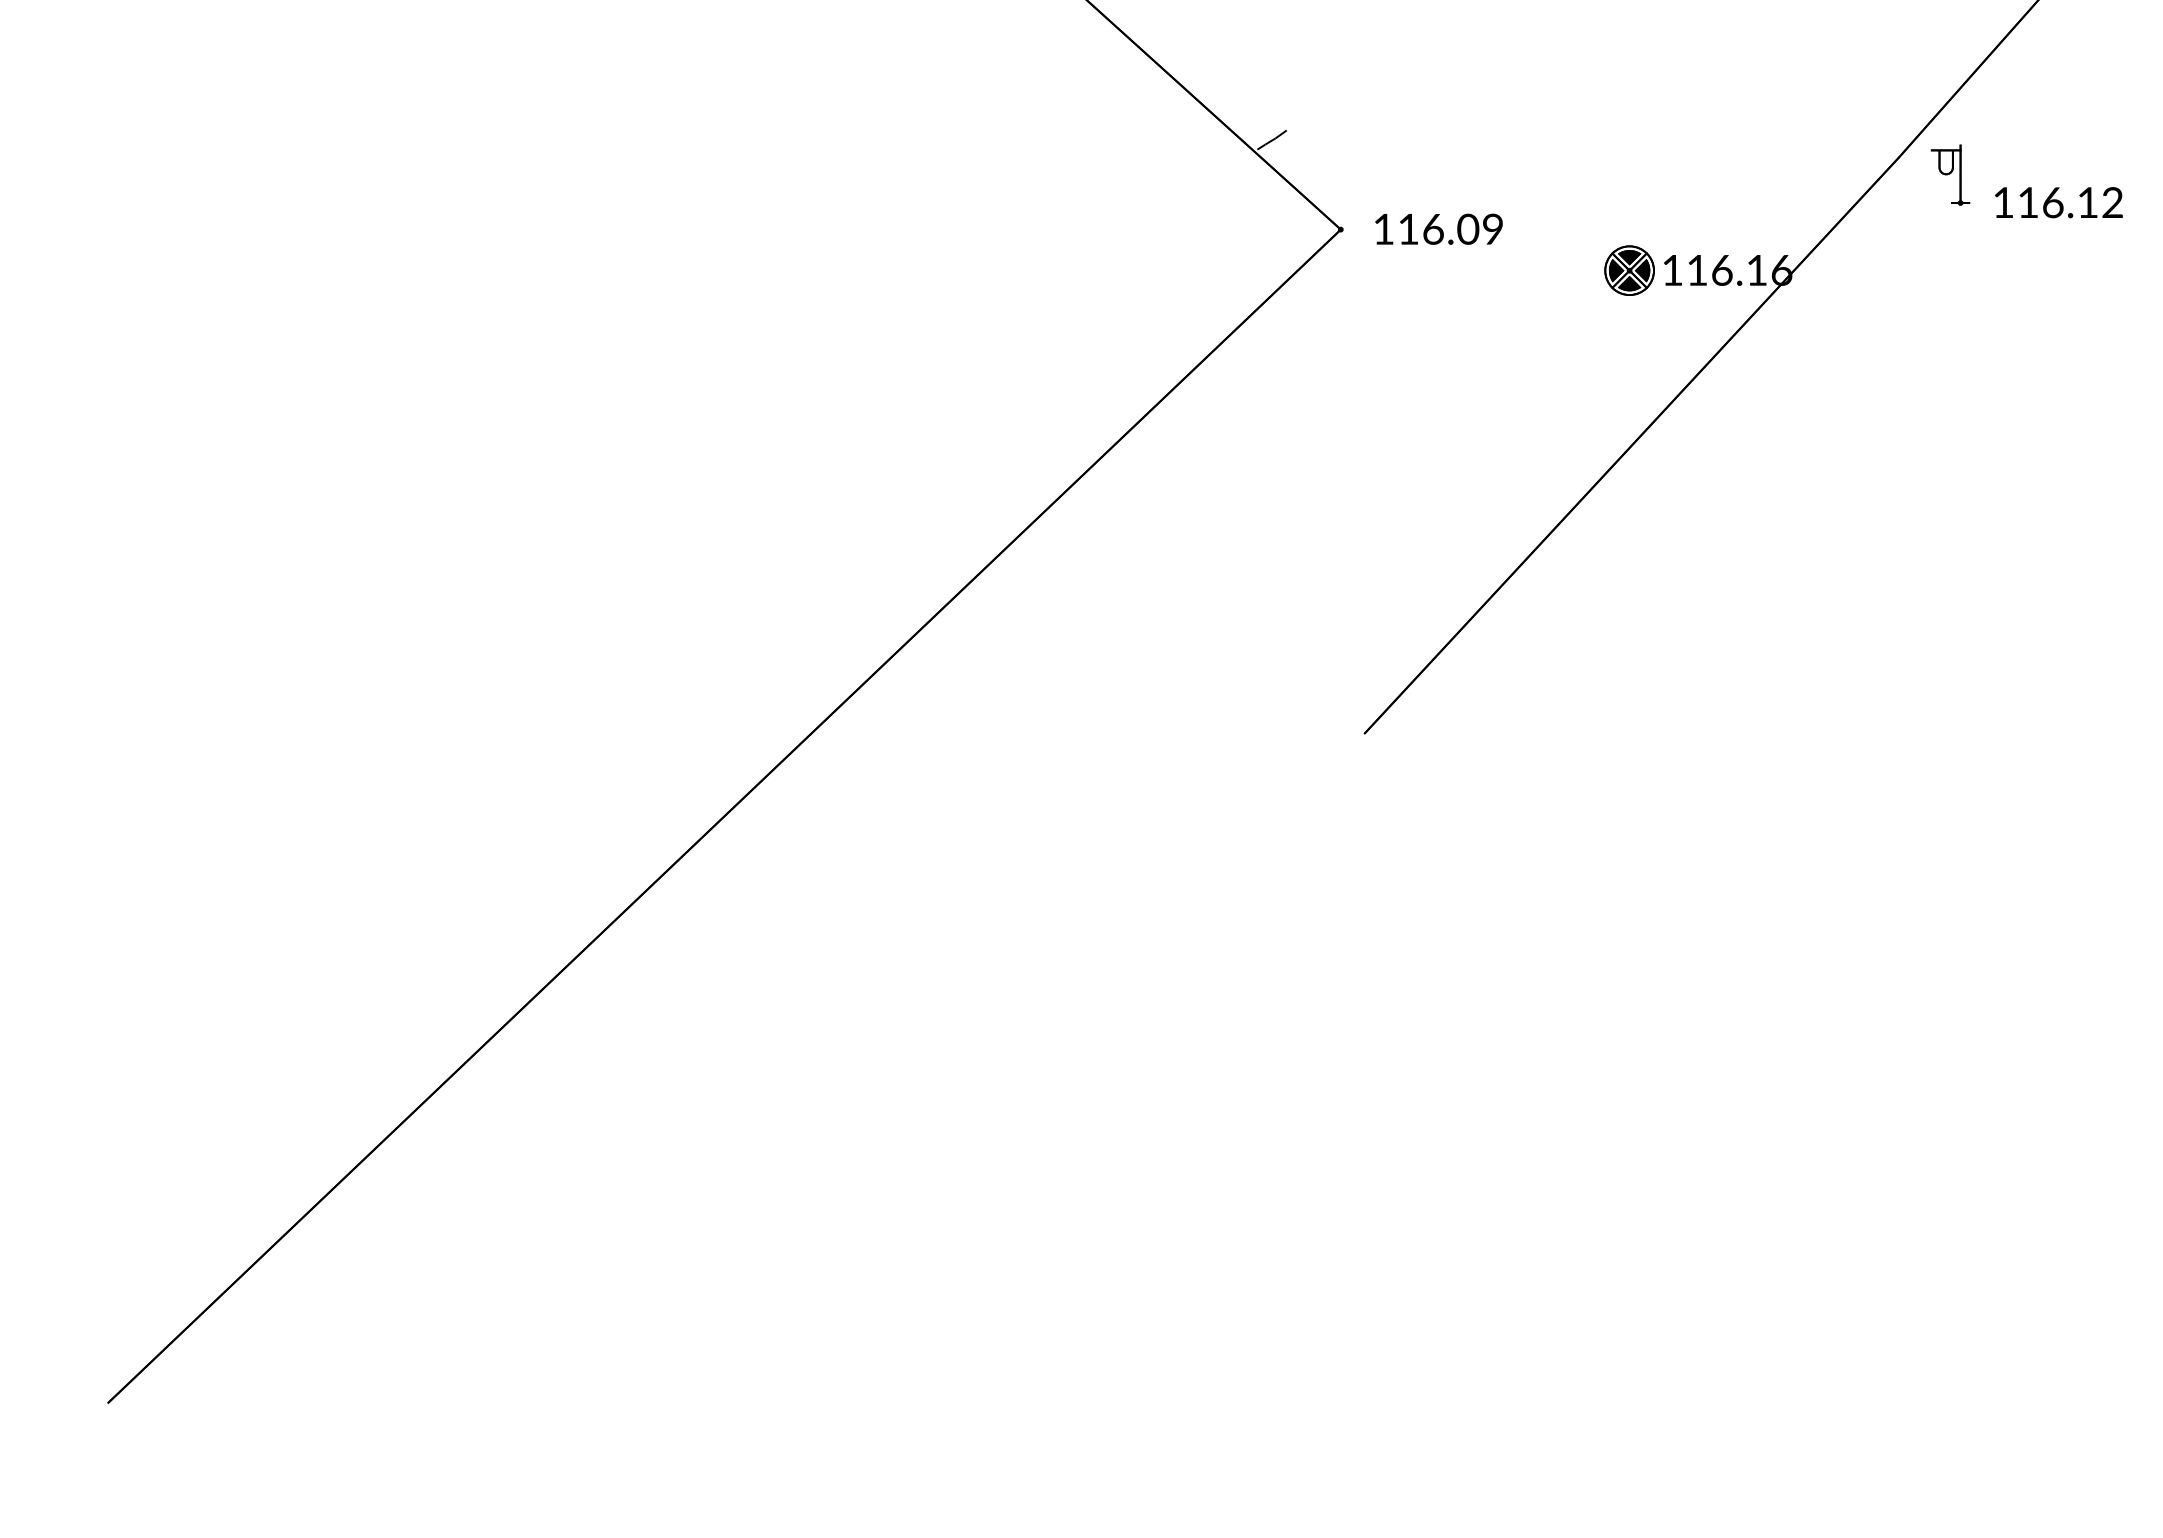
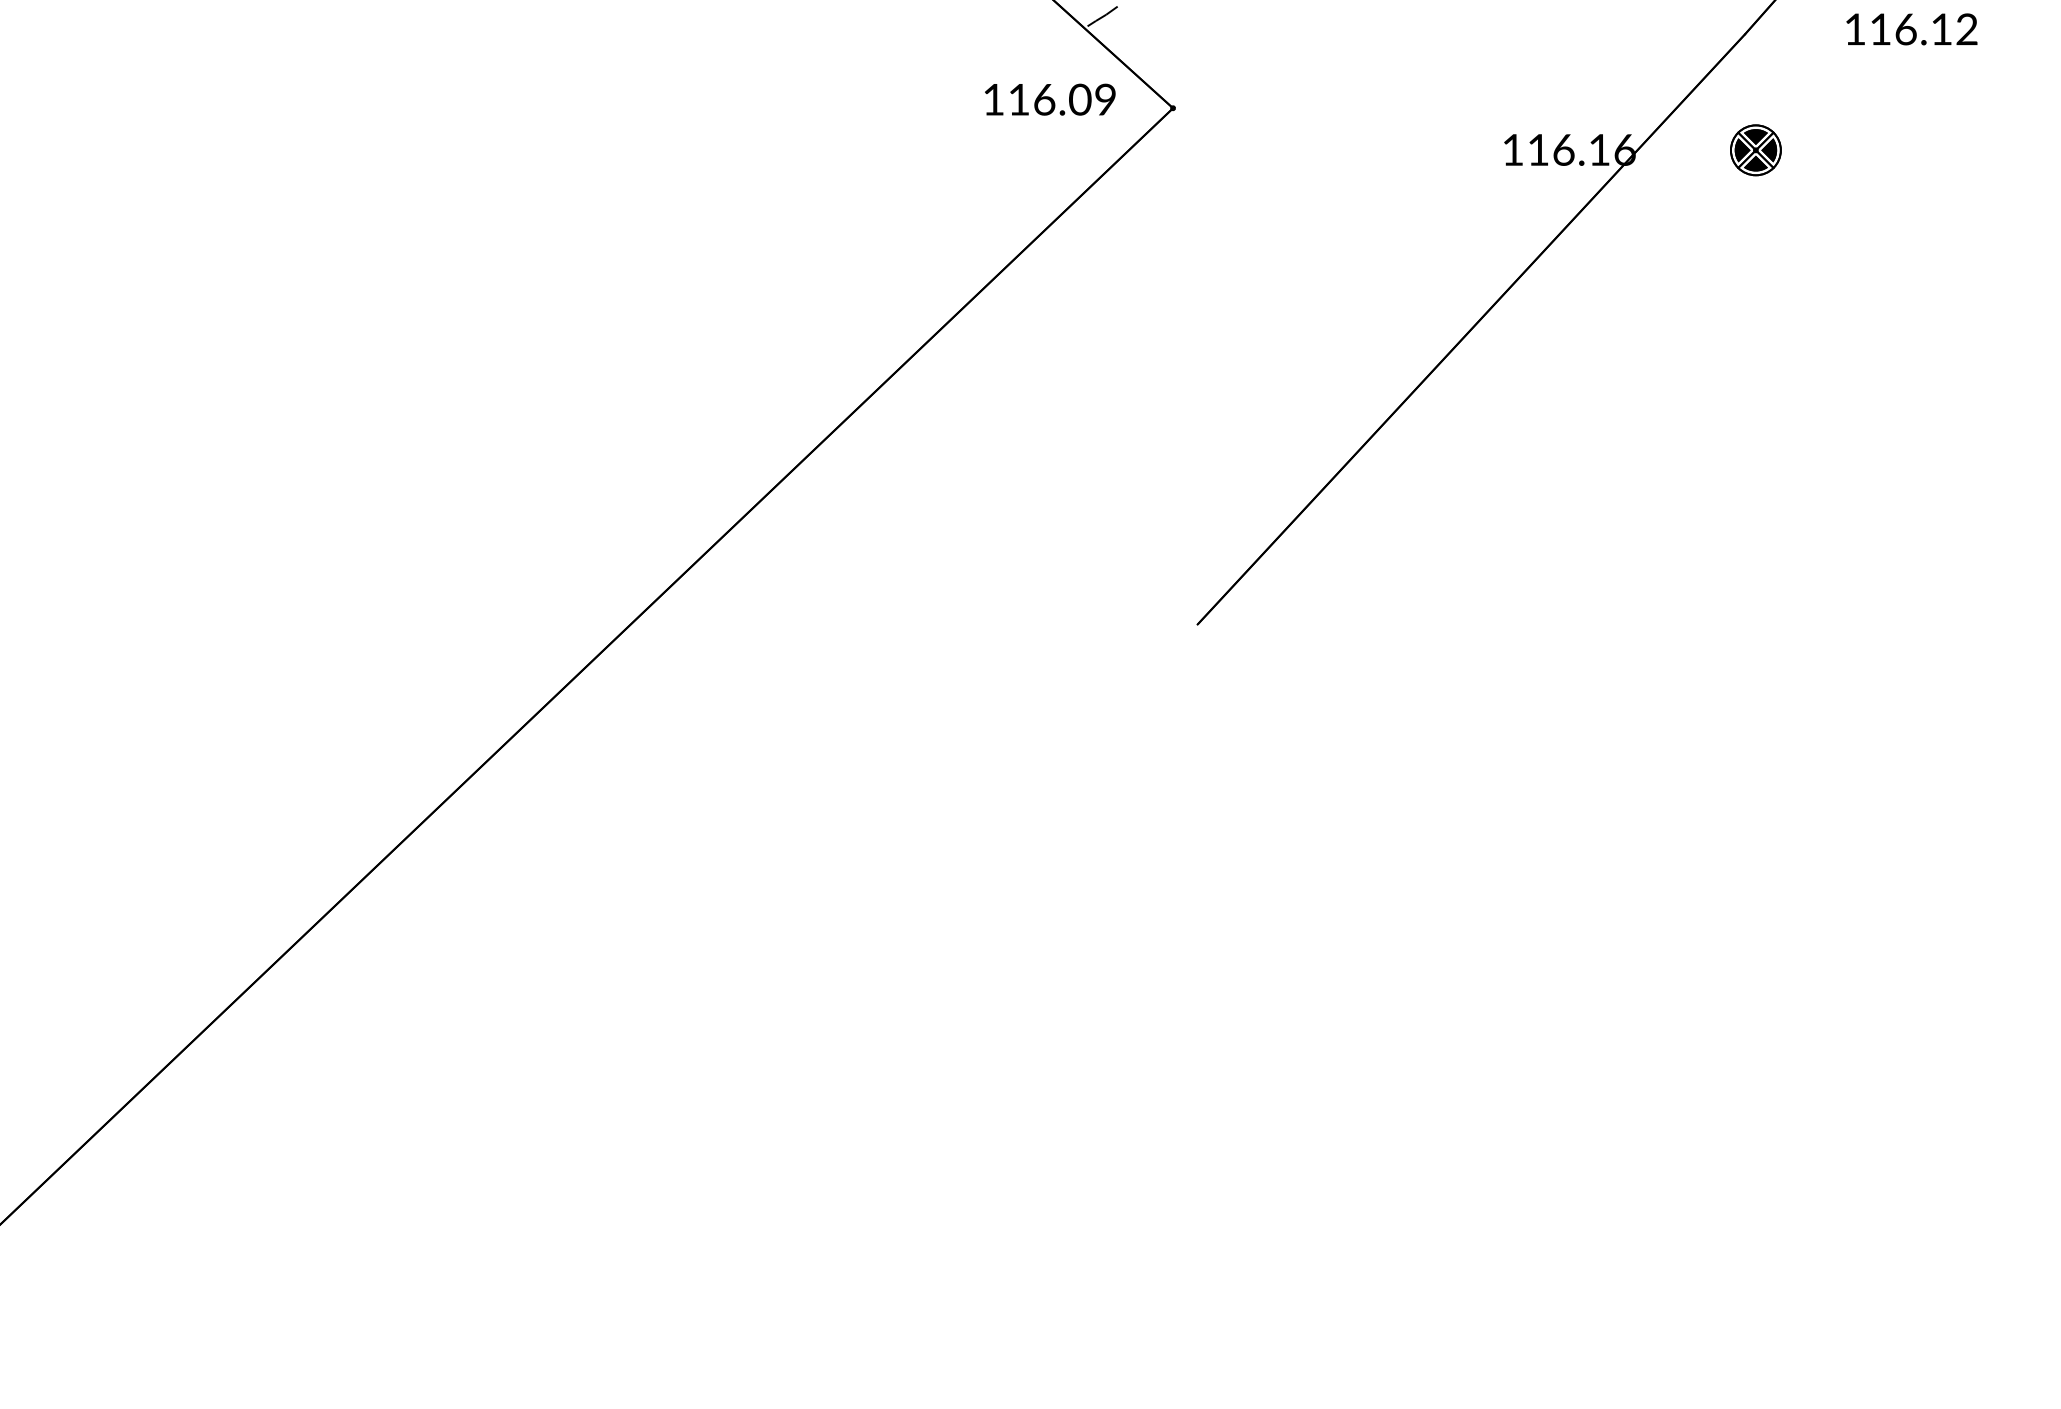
part: (1950, 174) -> (1797, 51), removed
text: (2058, 202) -> (1911, 29), moved
text: (1438, 228) -> (1049, 98), moved
part: (1629, 270) -> (1755, 150), moved

